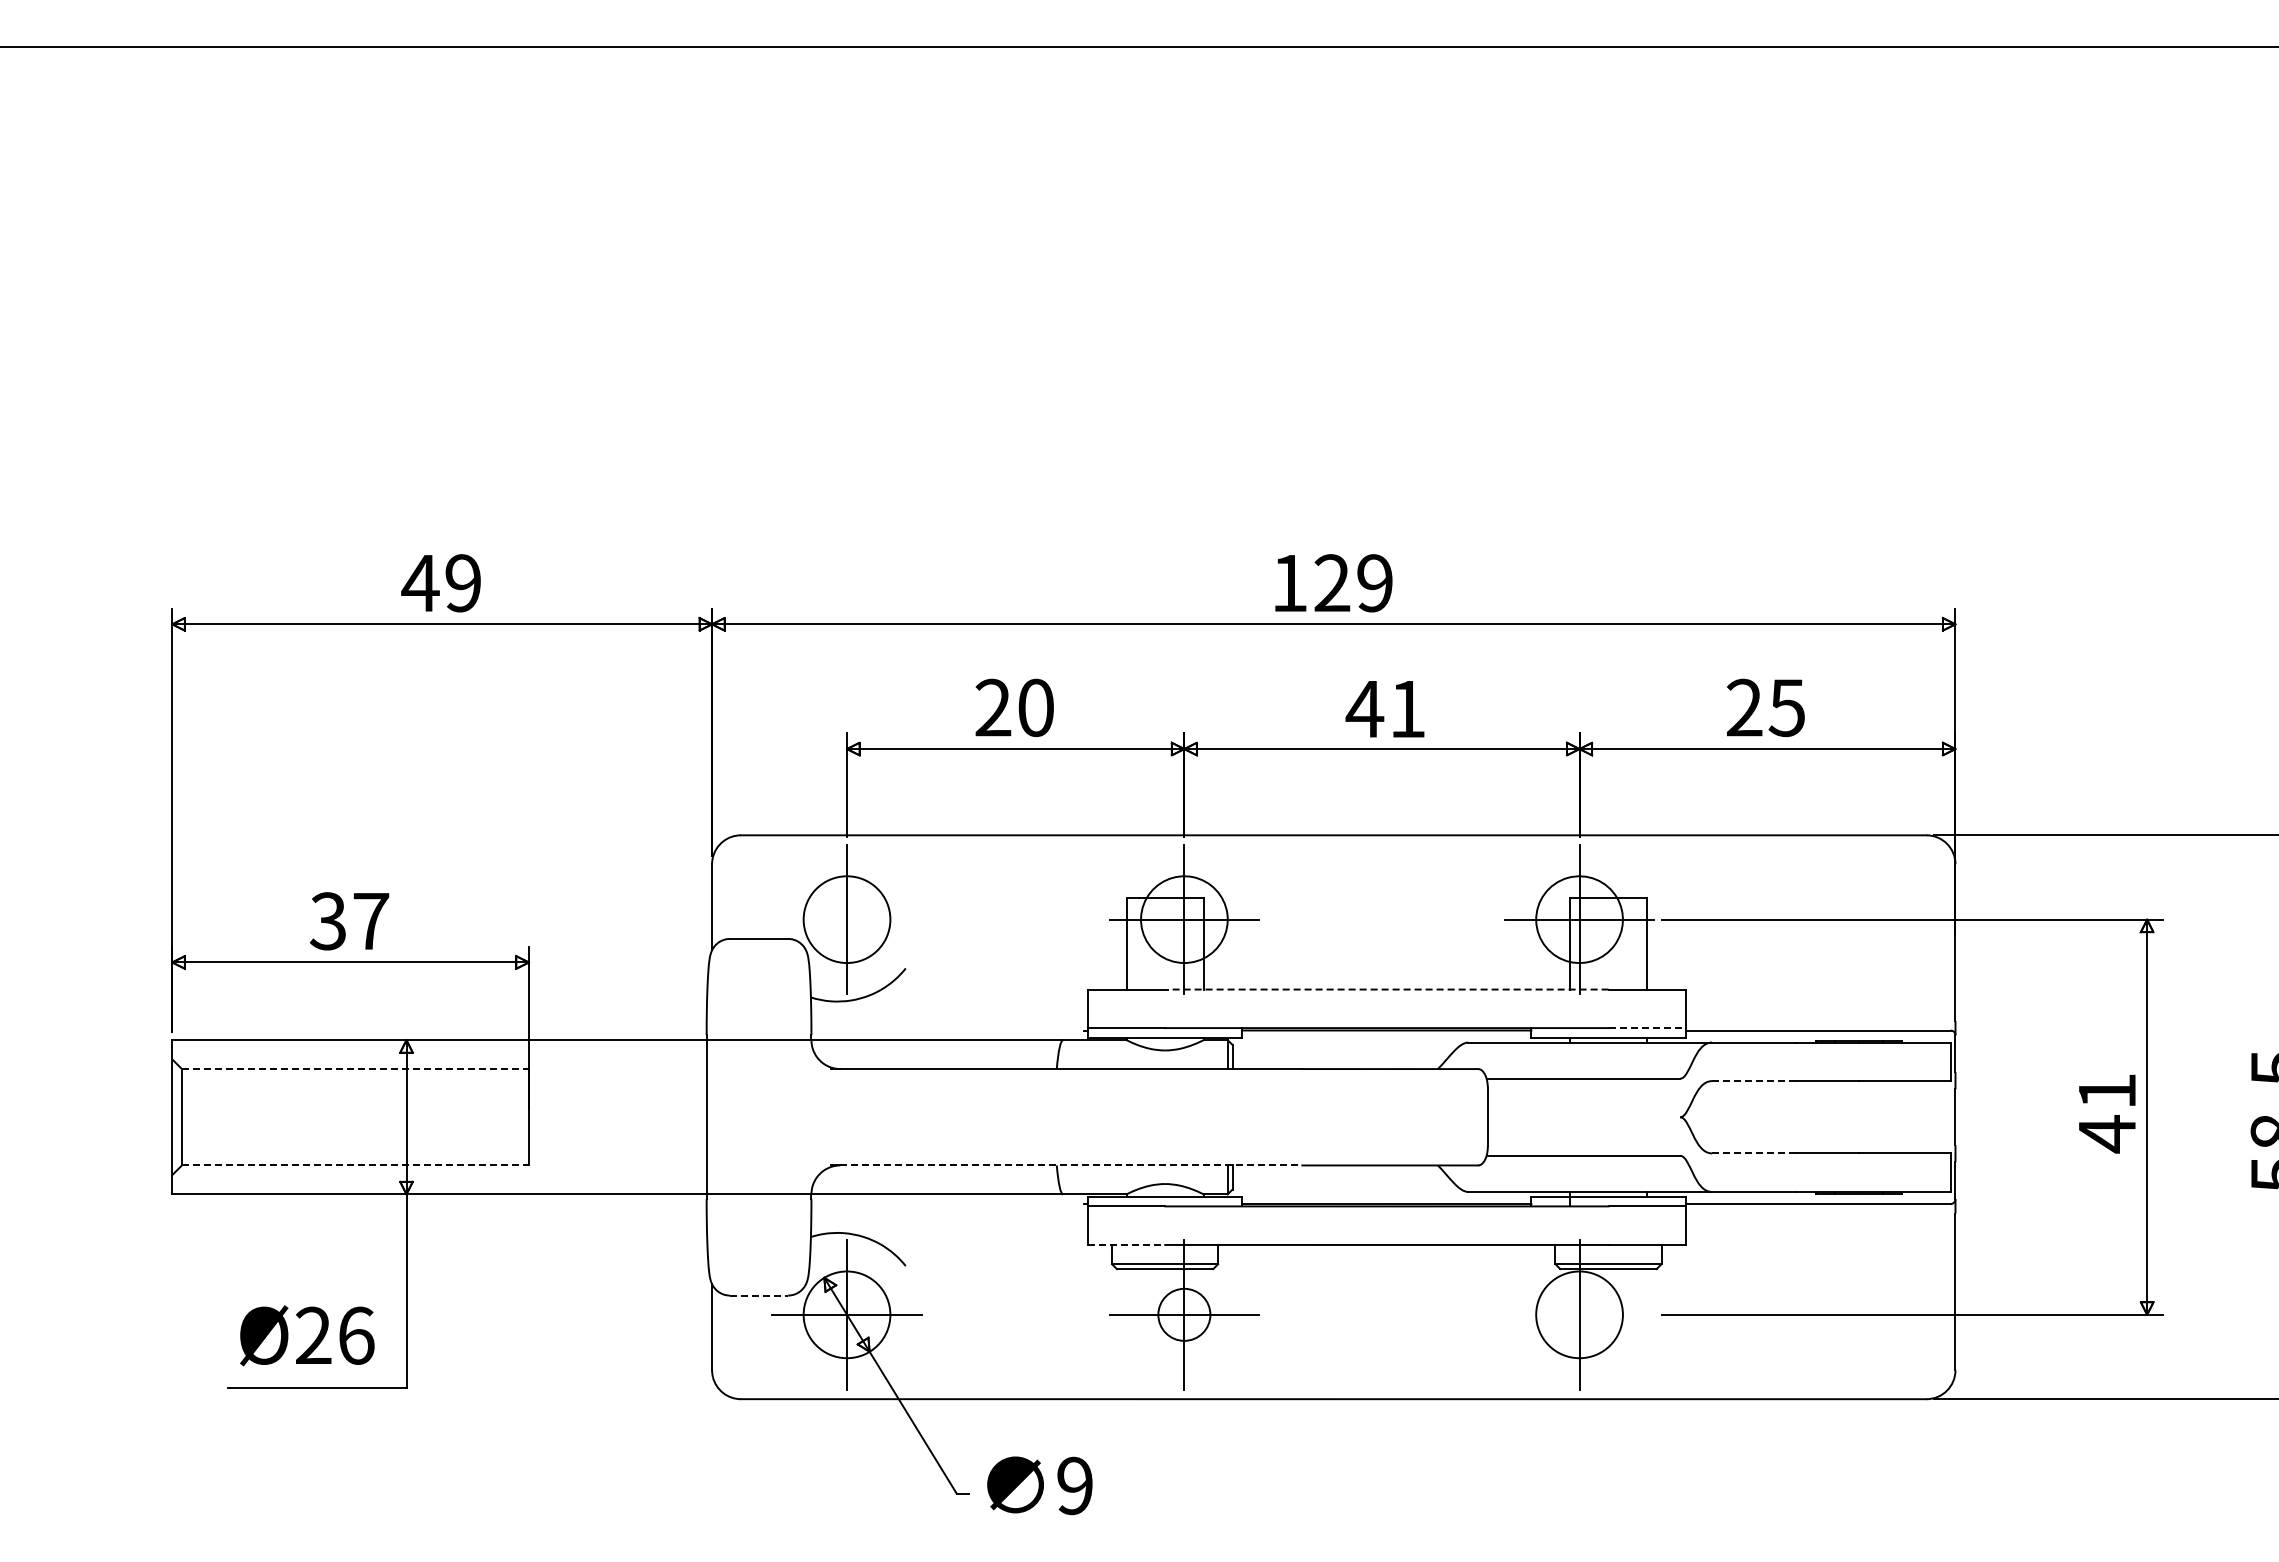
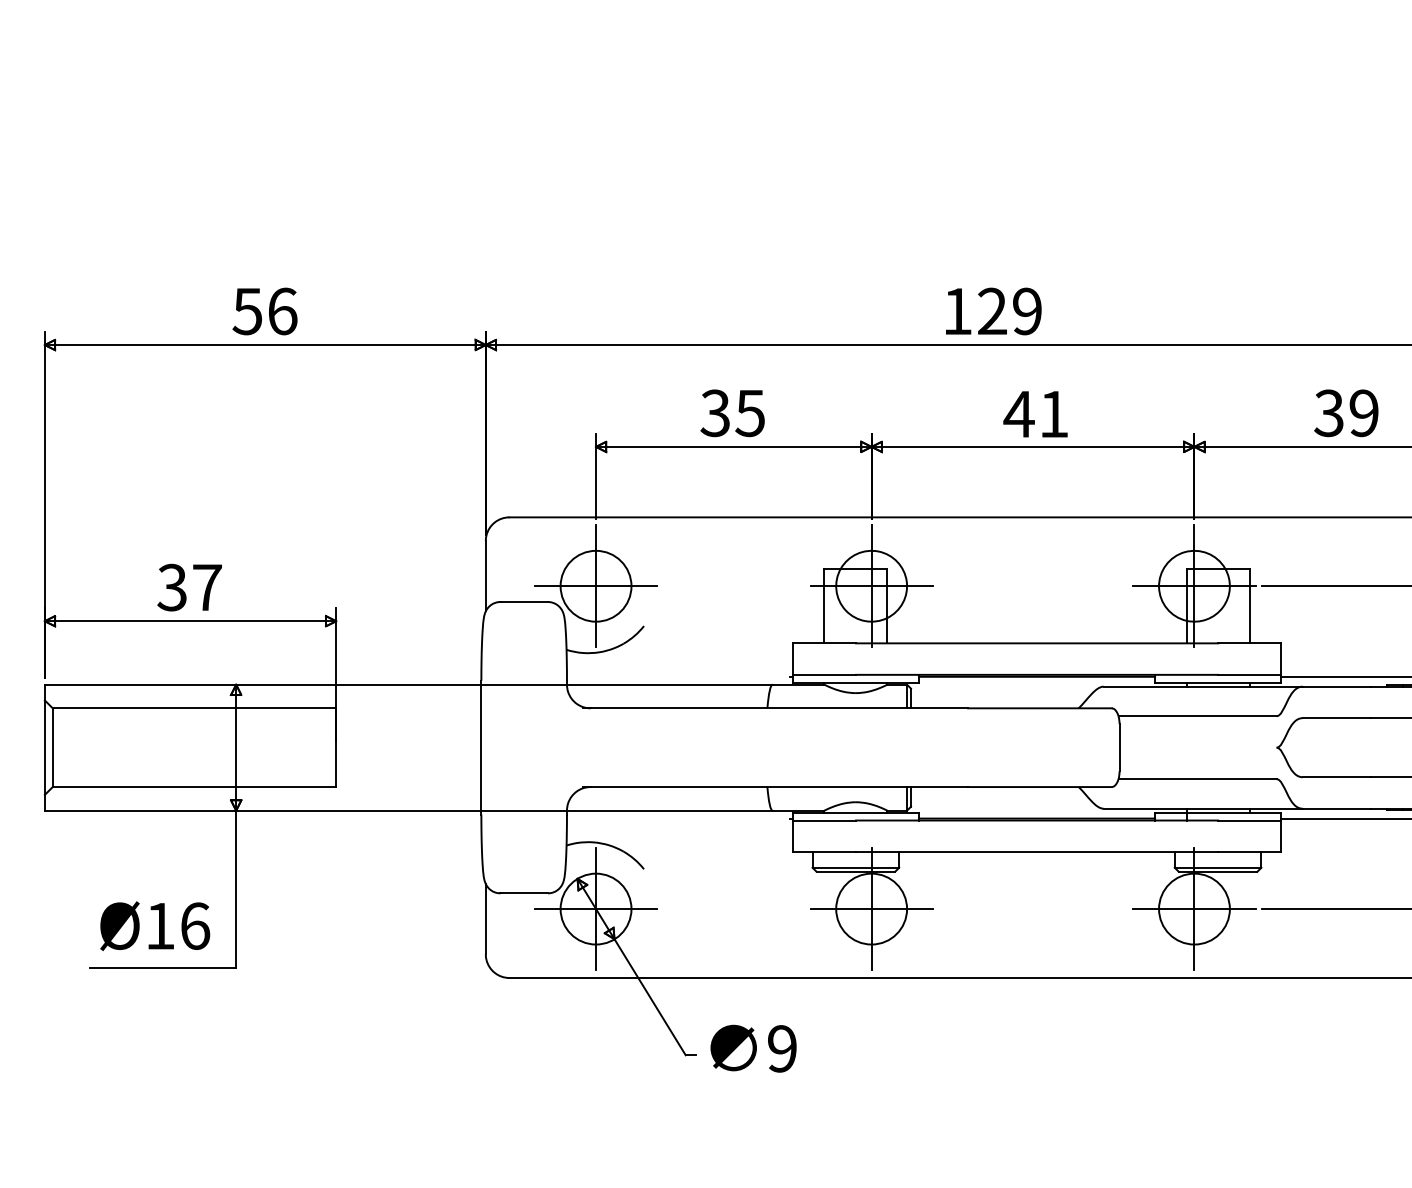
text: (441, 583) -> (264, 311), 49 -> 56
text: (1013, 707) -> (732, 412), 20 -> 35
text: (1765, 707) -> (1346, 412), 25 -> 39
line: (846, 919) -> (595, 586), added
line: (1386, 989) -> (1036, 643), dashed -> solid
line: (1647, 1028) -> (1249, 675), dashed -> solid
line: (355, 1069) -> (194, 708), dashed -> solid
line: (1753, 1081) -> (1336, 718), dashed -> solid
line: (1753, 1153) -> (1336, 777), dashed -> solid
line: (355, 1165) -> (194, 787), dashed -> solid
line: (1071, 1165) -> (779, 787), dashed -> solid
line: (1126, 1244) -> (824, 851), dashed -> solid
line: (759, 1295) -> (524, 893), dashed -> solid
circle: (1184, 1314) -> (871, 908), size x1.67
line: (1579, 1314) -> (1194, 908), added
text: (313, 1334) -> (160, 925), Ø26 -> Ø16

